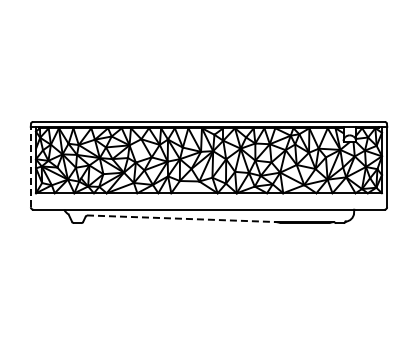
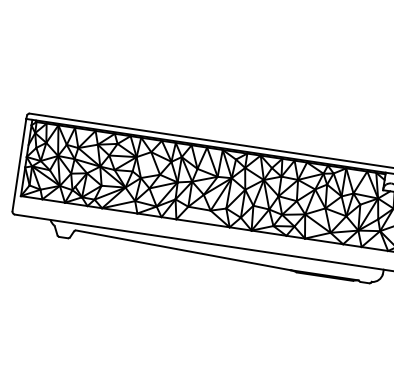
line: (30, 166) -> (19, 164), dashed -> solid
line: (181, 218) -> (183, 250), dashed -> solid

